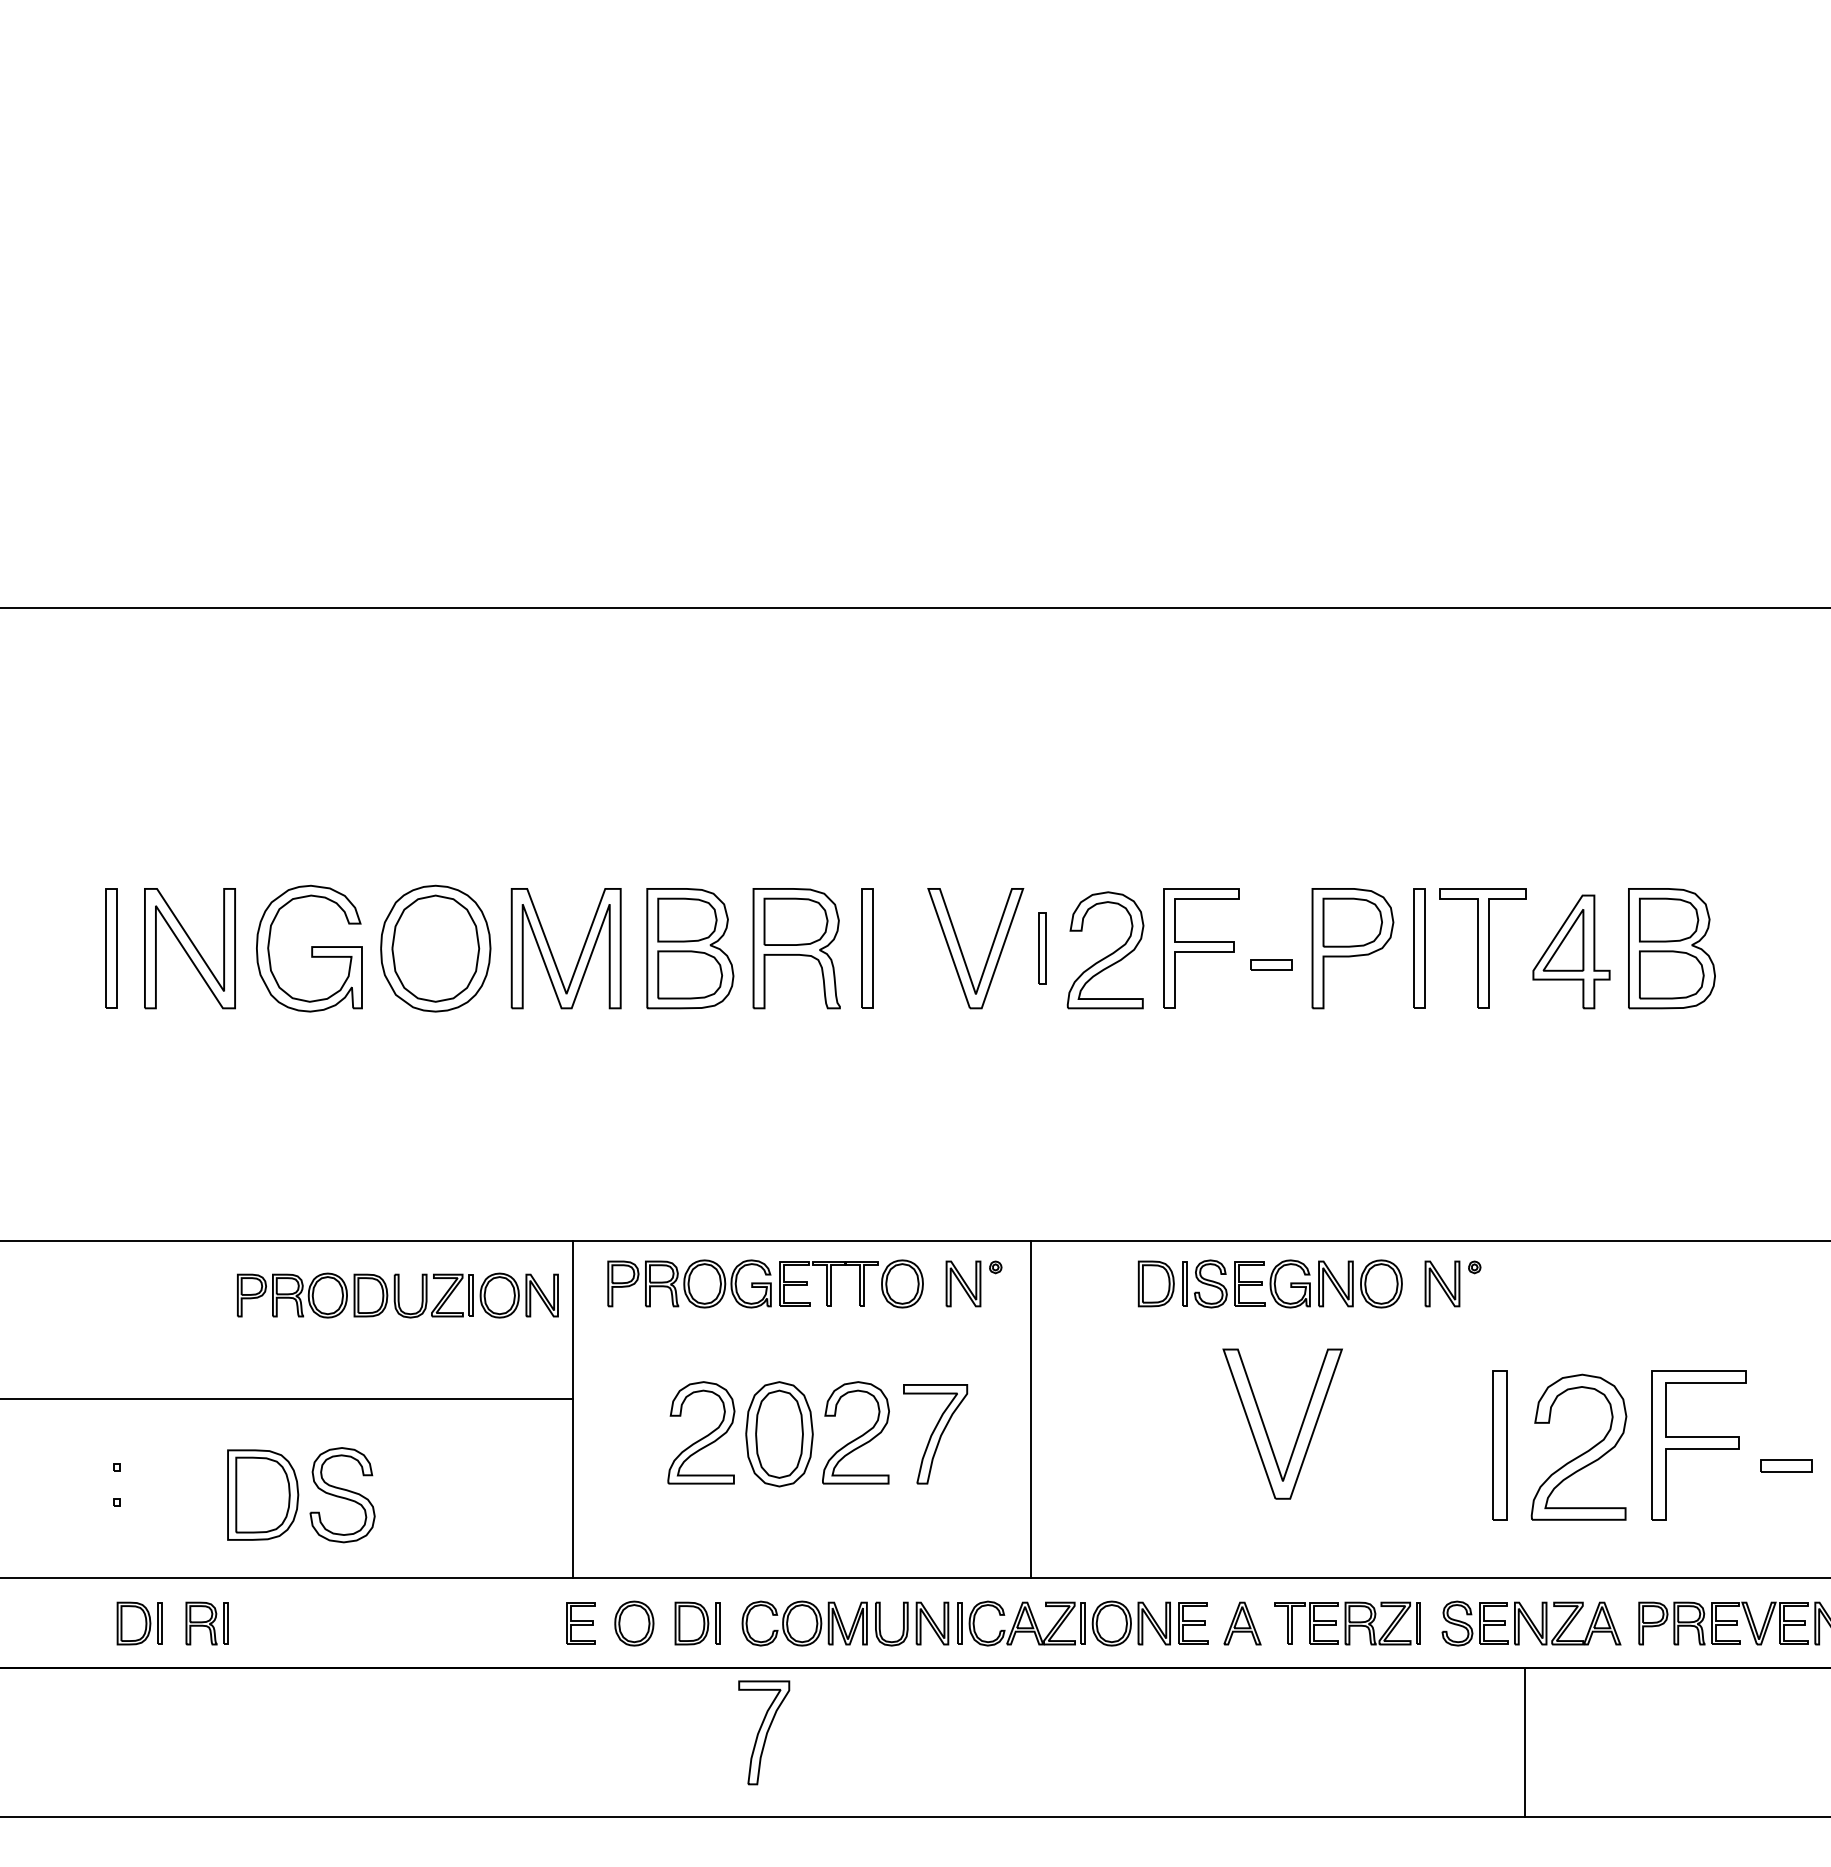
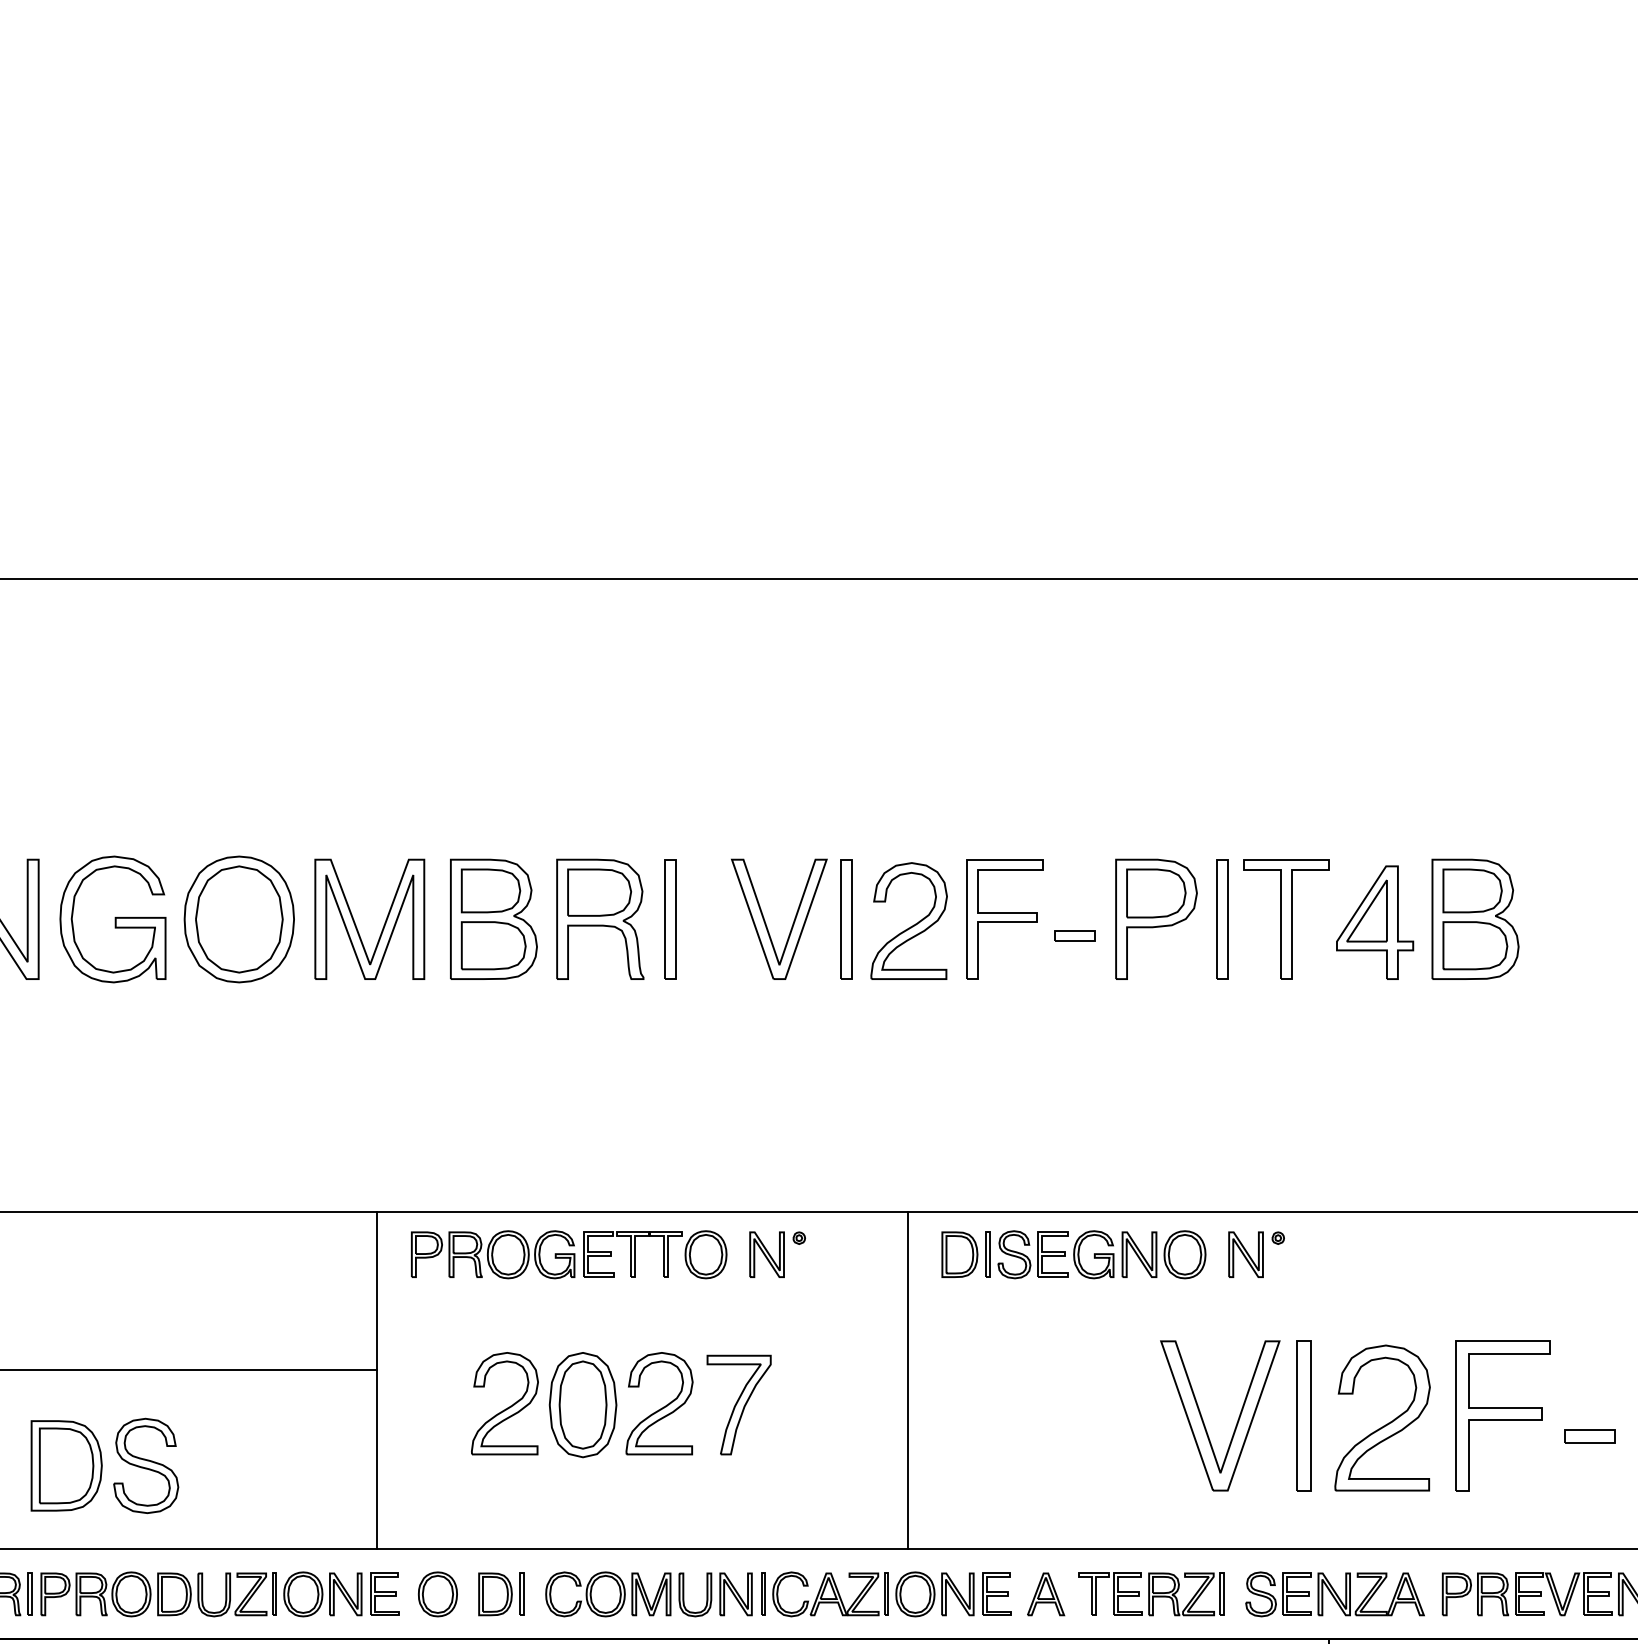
part: (1042, 948) -> (846, 919), size x1.67
part: (397, 1295) -> (201, 1594), moved
line: (1030, 1409) -> (907, 1380), moved
part: (1266, 1429) -> (1204, 1421), moved

